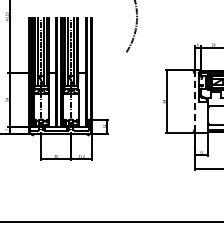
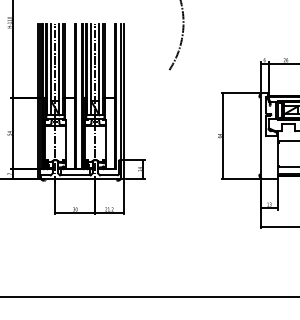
line: (194, 101) -> (260, 135), dashed -> solid

